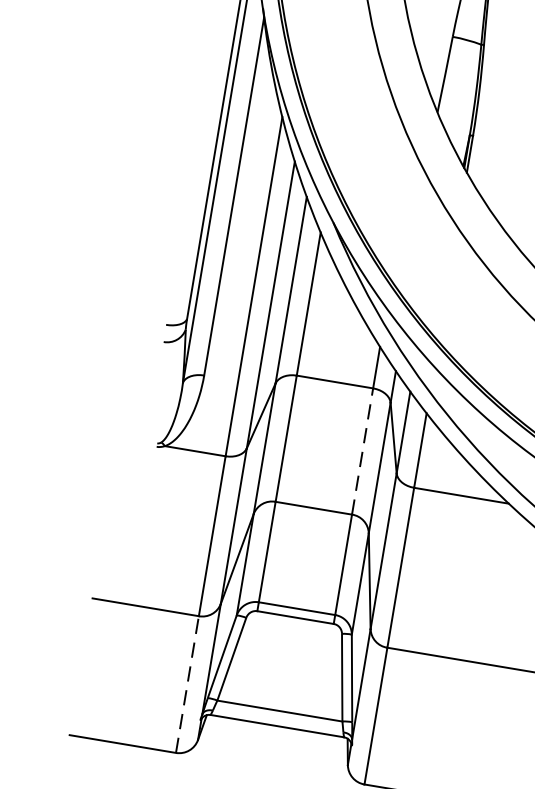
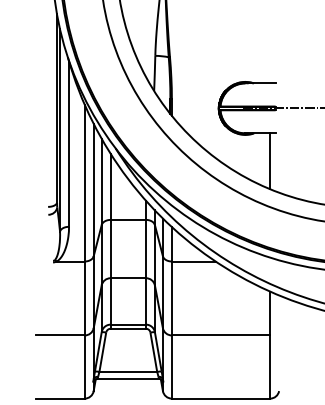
line: (361, 450) -> (145, 248), dashed -> solid
line: (186, 685) -> (84, 367), dashed -> solid

